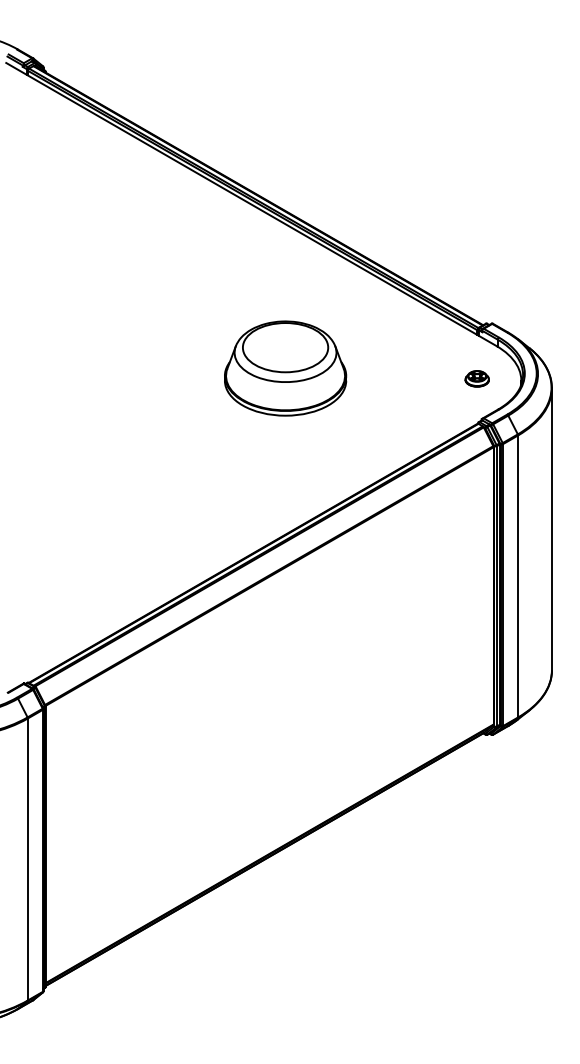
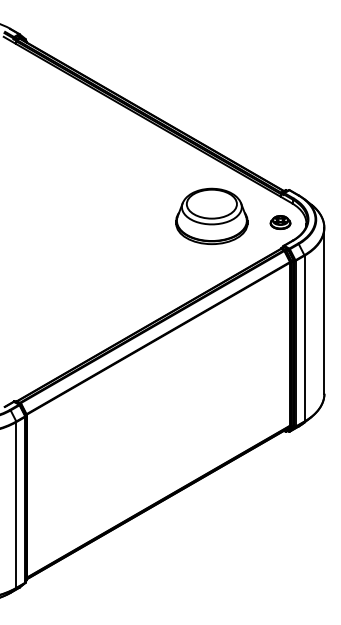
part: (284, 366) -> (211, 215), moved
part: (477, 378) -> (280, 222), size x1.43

